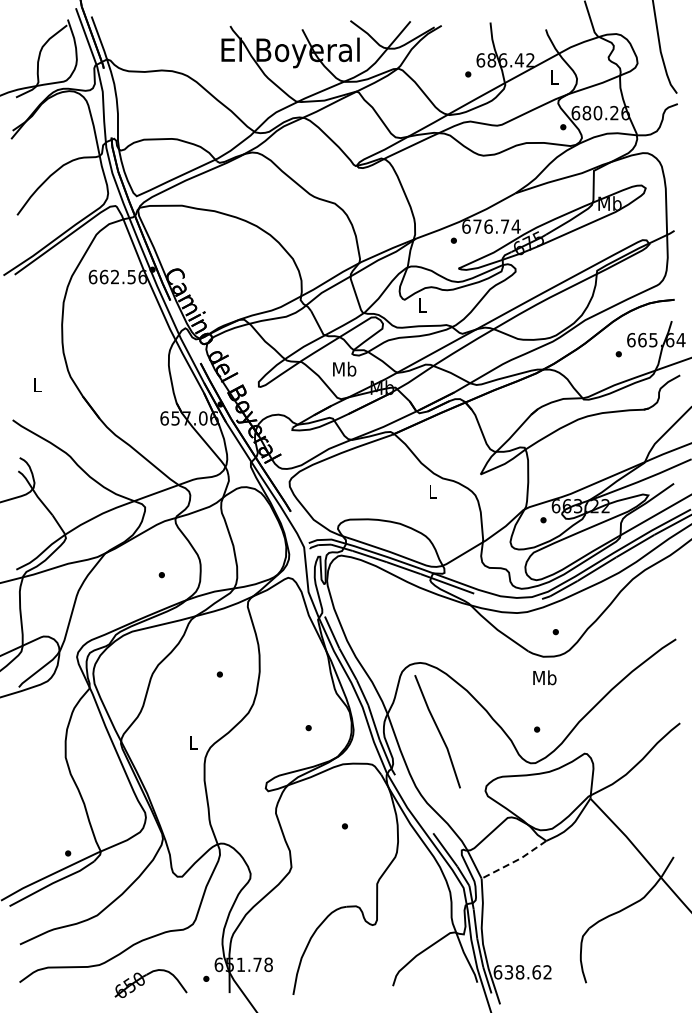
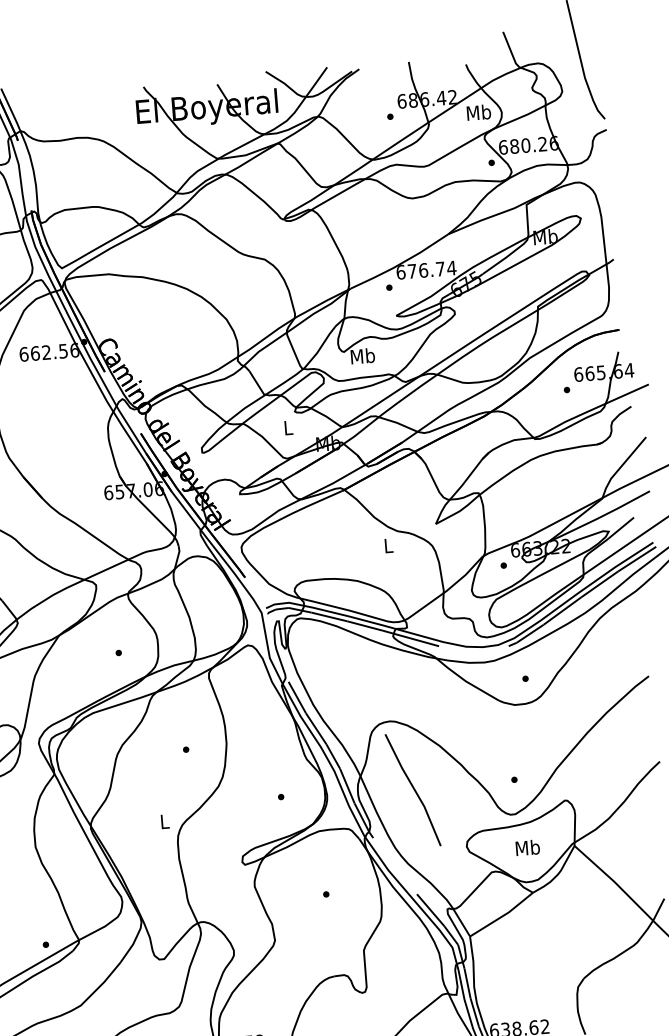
text: (554, 76) -> (478, 111), L -> Mb
text: (422, 304) -> (362, 355), L -> Mb
text: (344, 368) -> (288, 427), Mb -> L
text: (544, 677) -> (527, 847), moved
line: (515, 861) -> (503, 916), dashed -> solid

